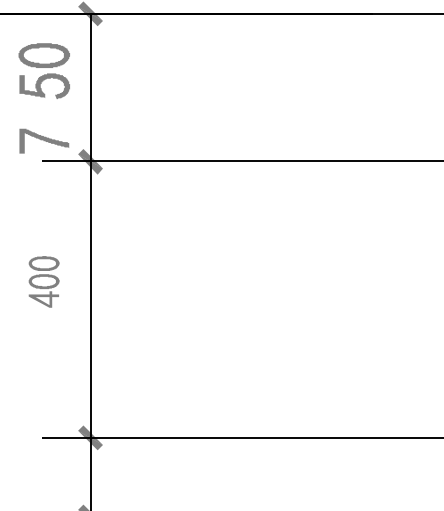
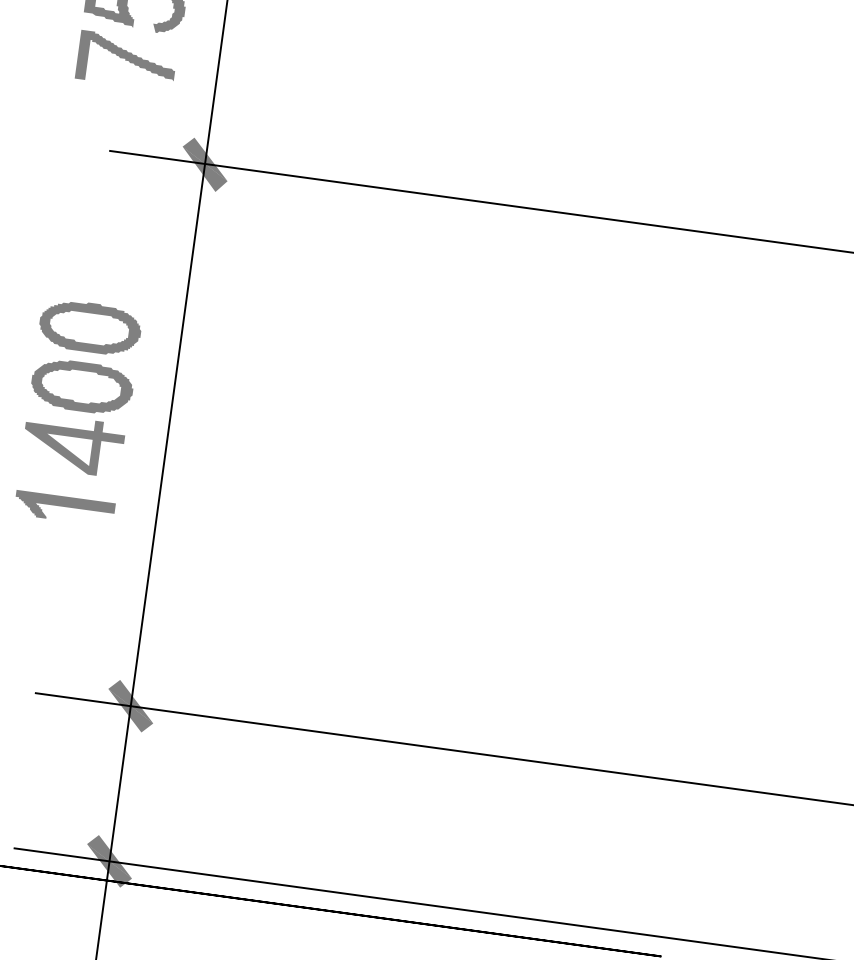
part: (43, 140) -> (125, 59), moved
part: (43, 281) -> (80, 386), size x1.67
fill: (43, 343) -> (63, 508), added

